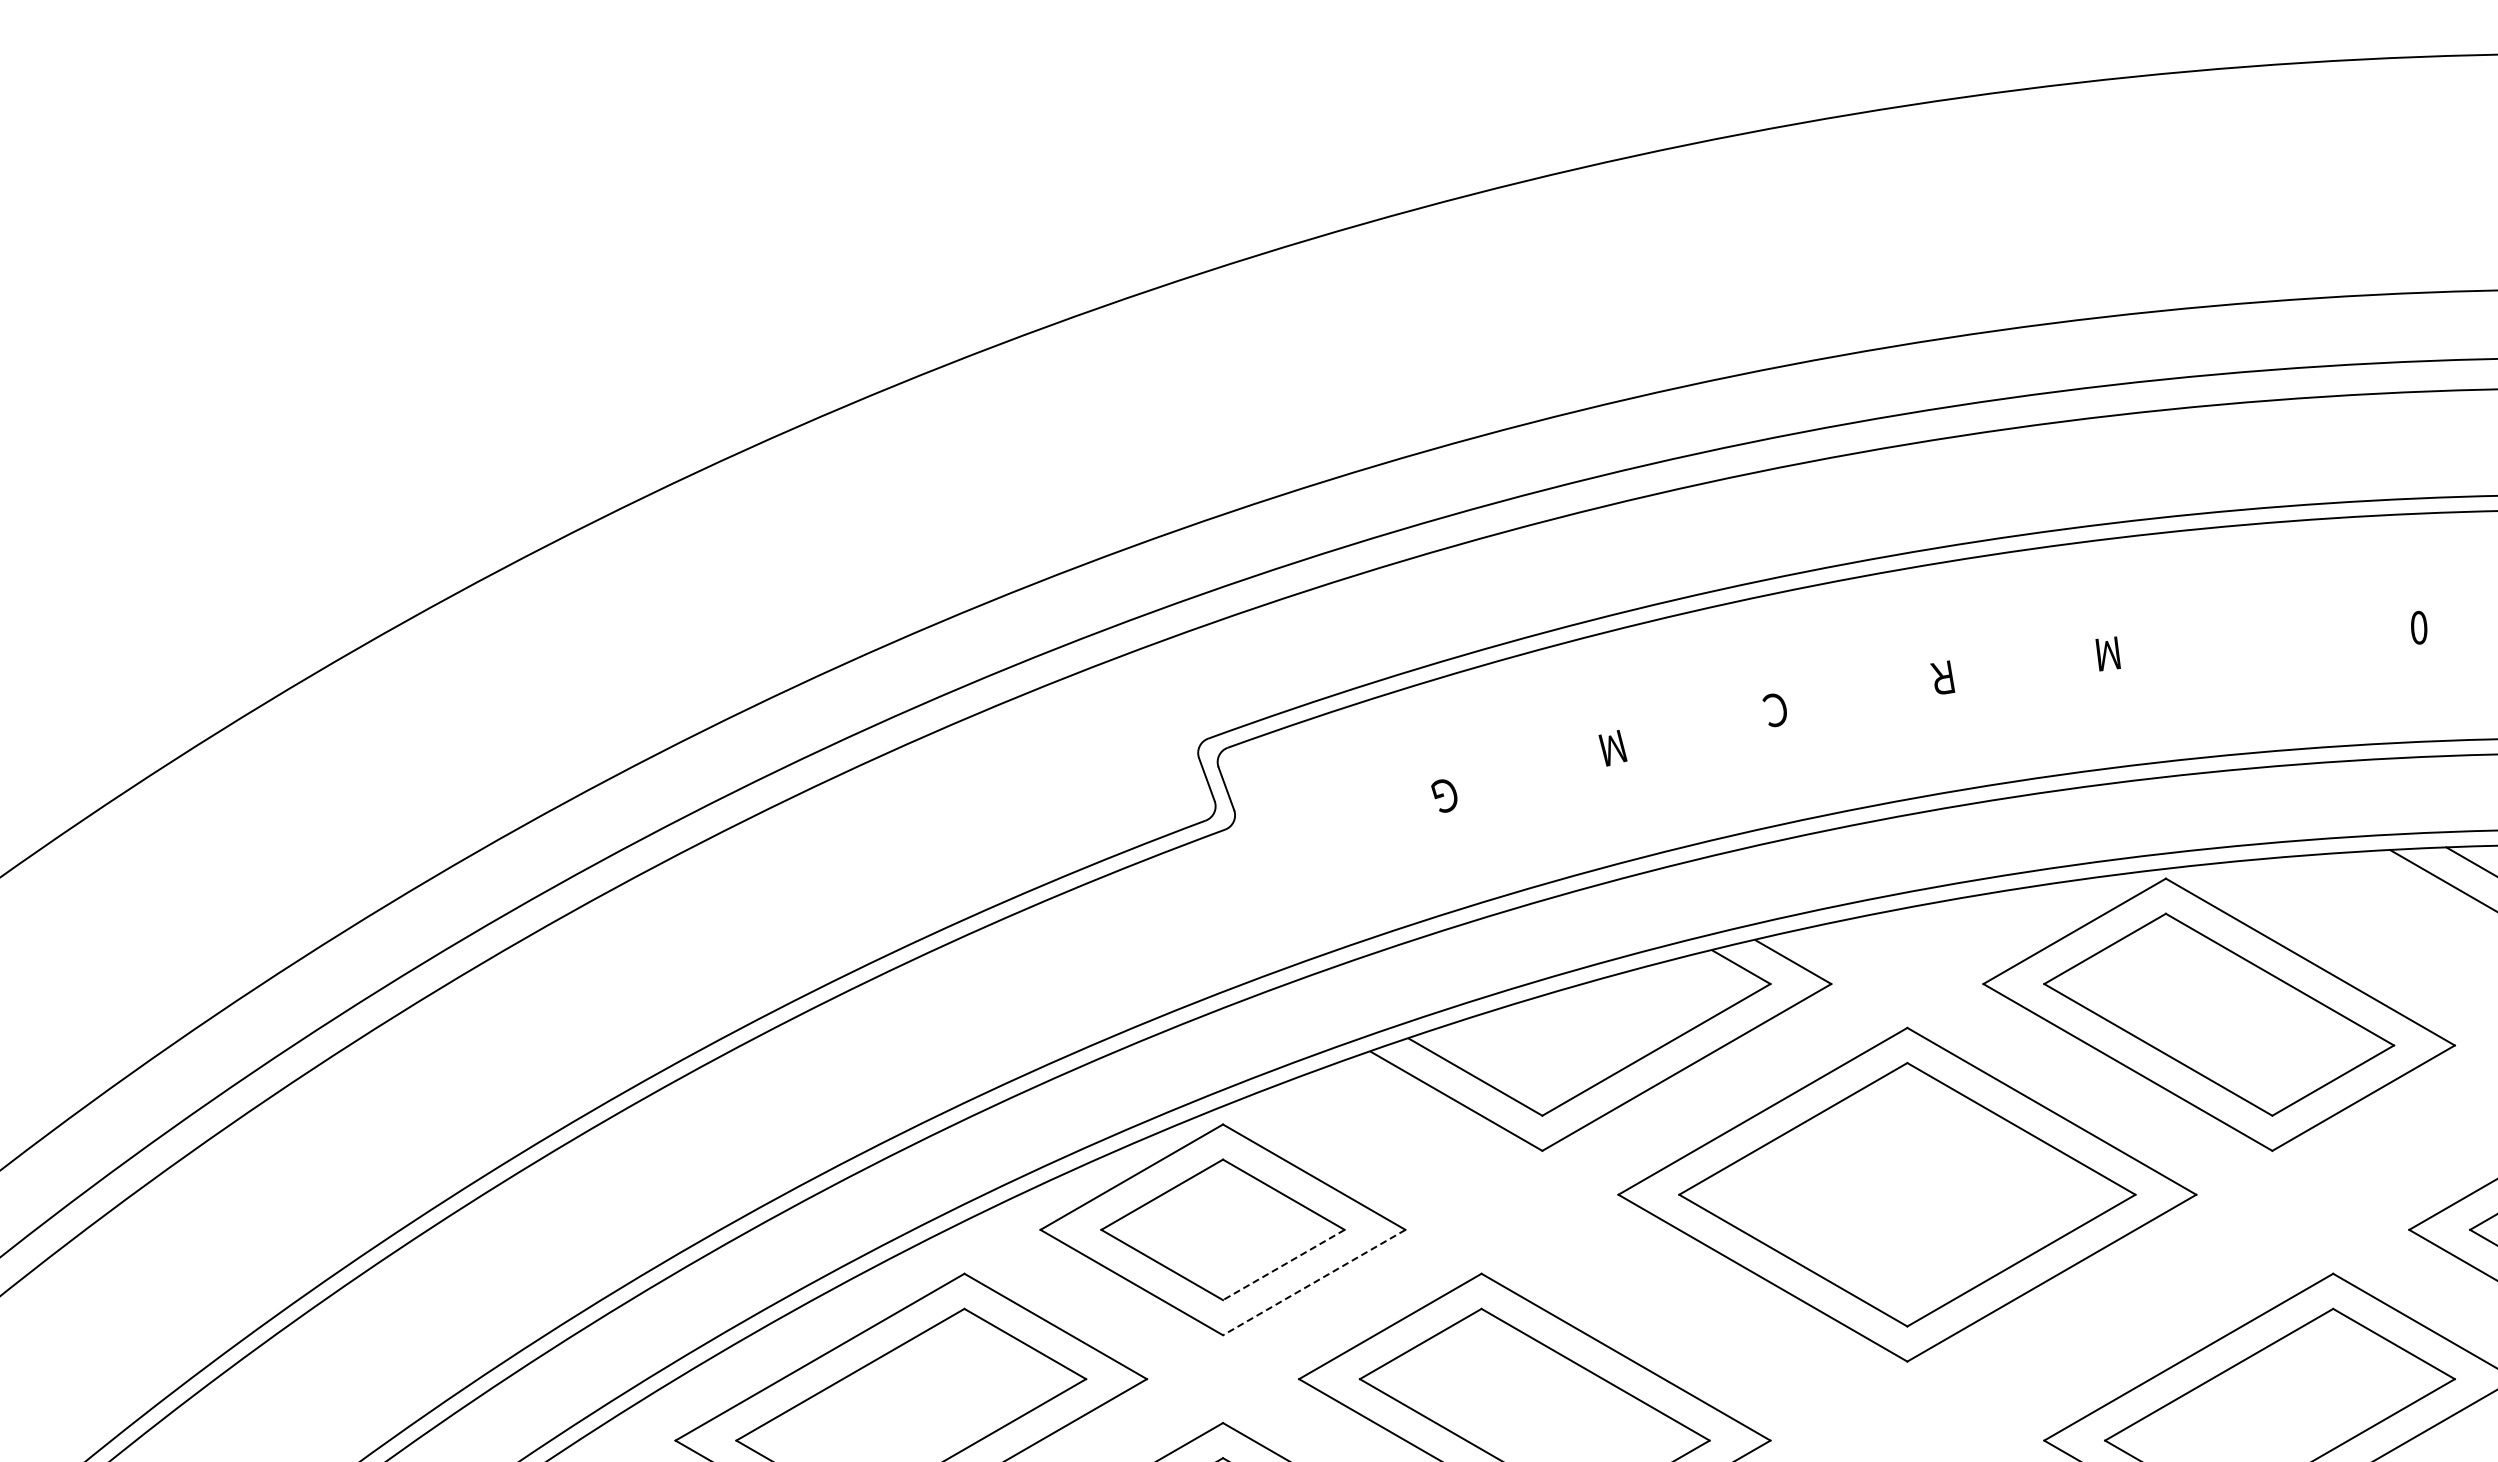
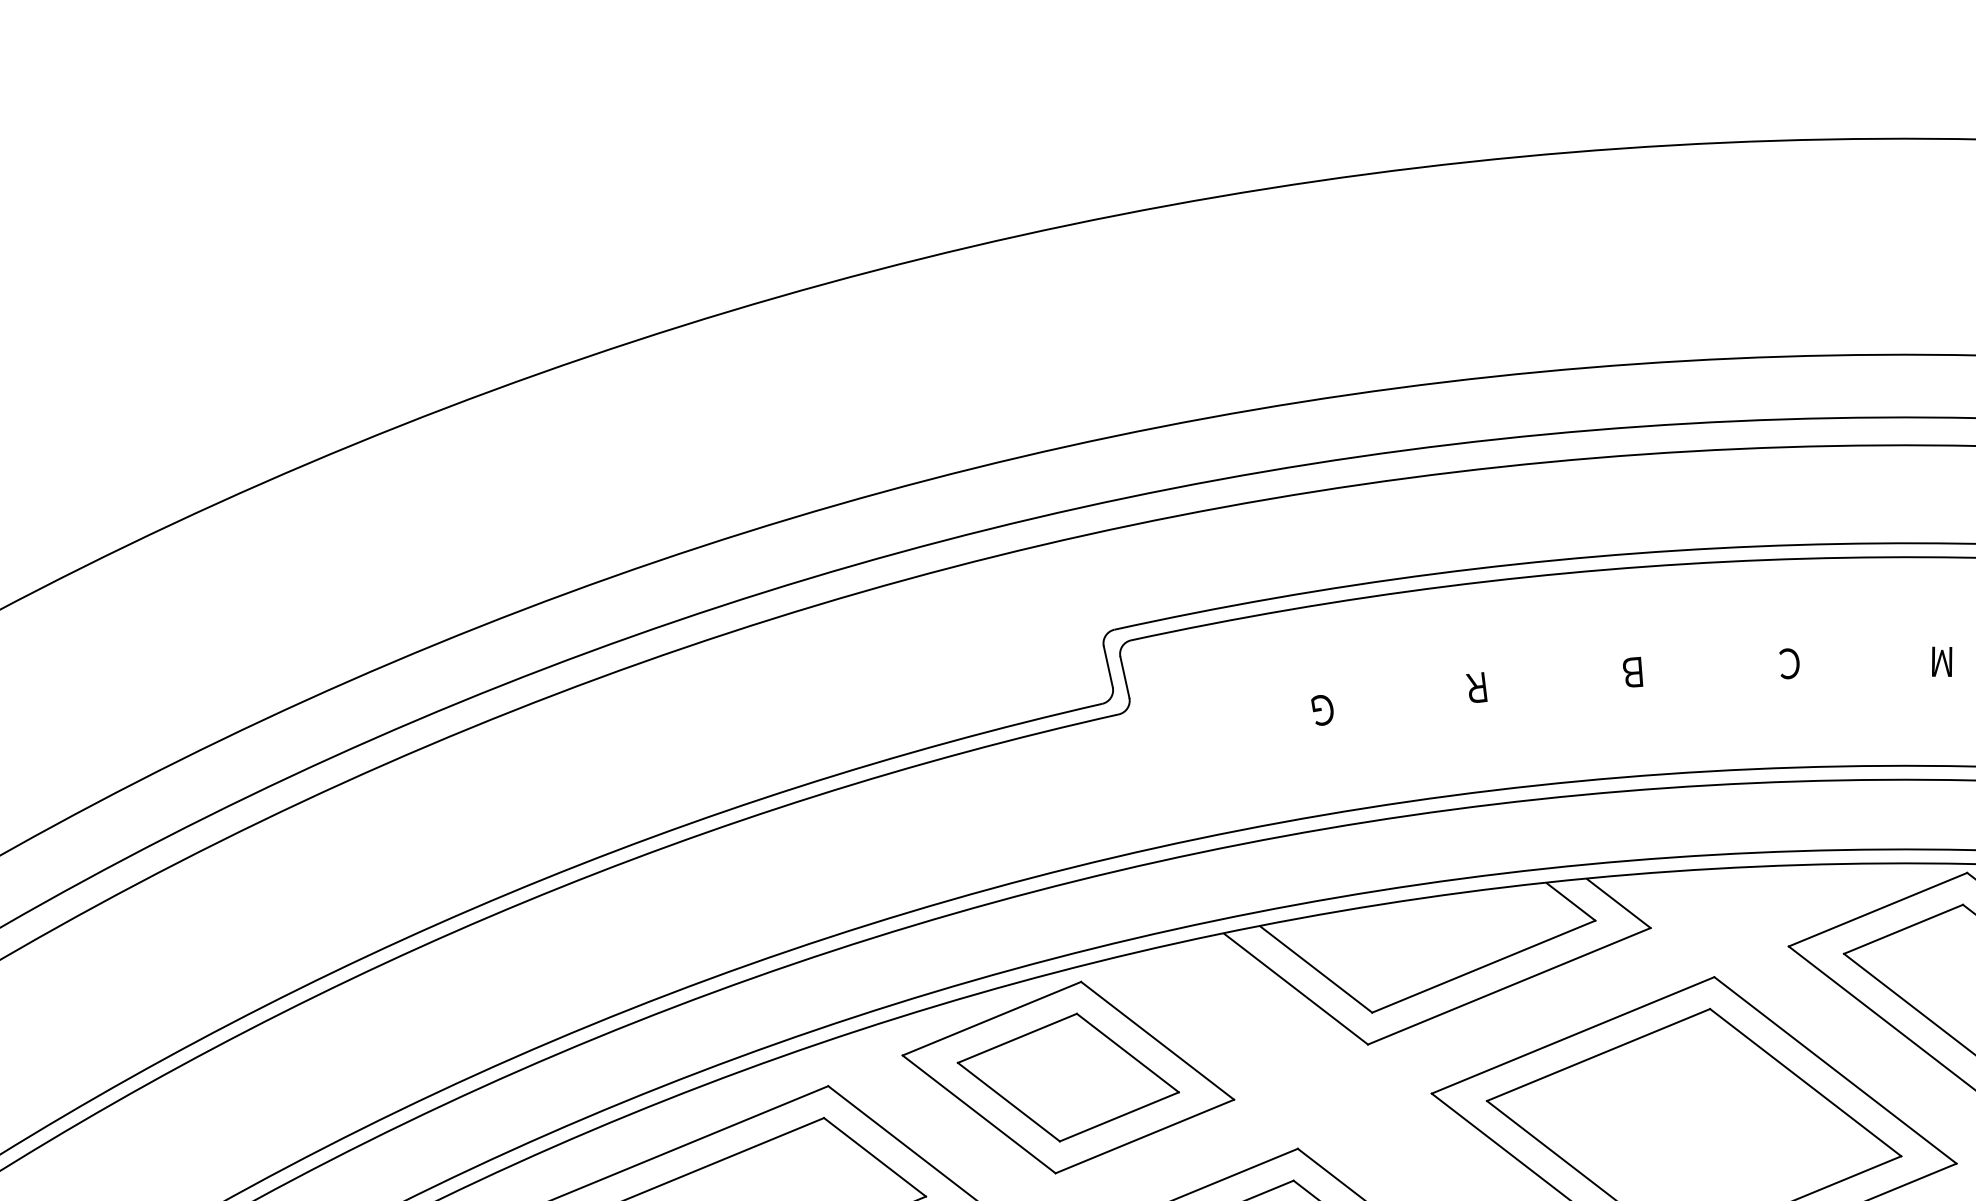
text: (1942, 677) -> (1788, 663), Ｒ -> Ｃ
text: (1775, 709) -> (1633, 671), Ｃ -> Ｂ
text: (1610, 747) -> (1478, 686), M -> Ｒ
line: (1283, 1265) -> (1119, 1117), dashed -> solid
line: (1313, 1282) -> (1144, 1136), dashed -> solid

